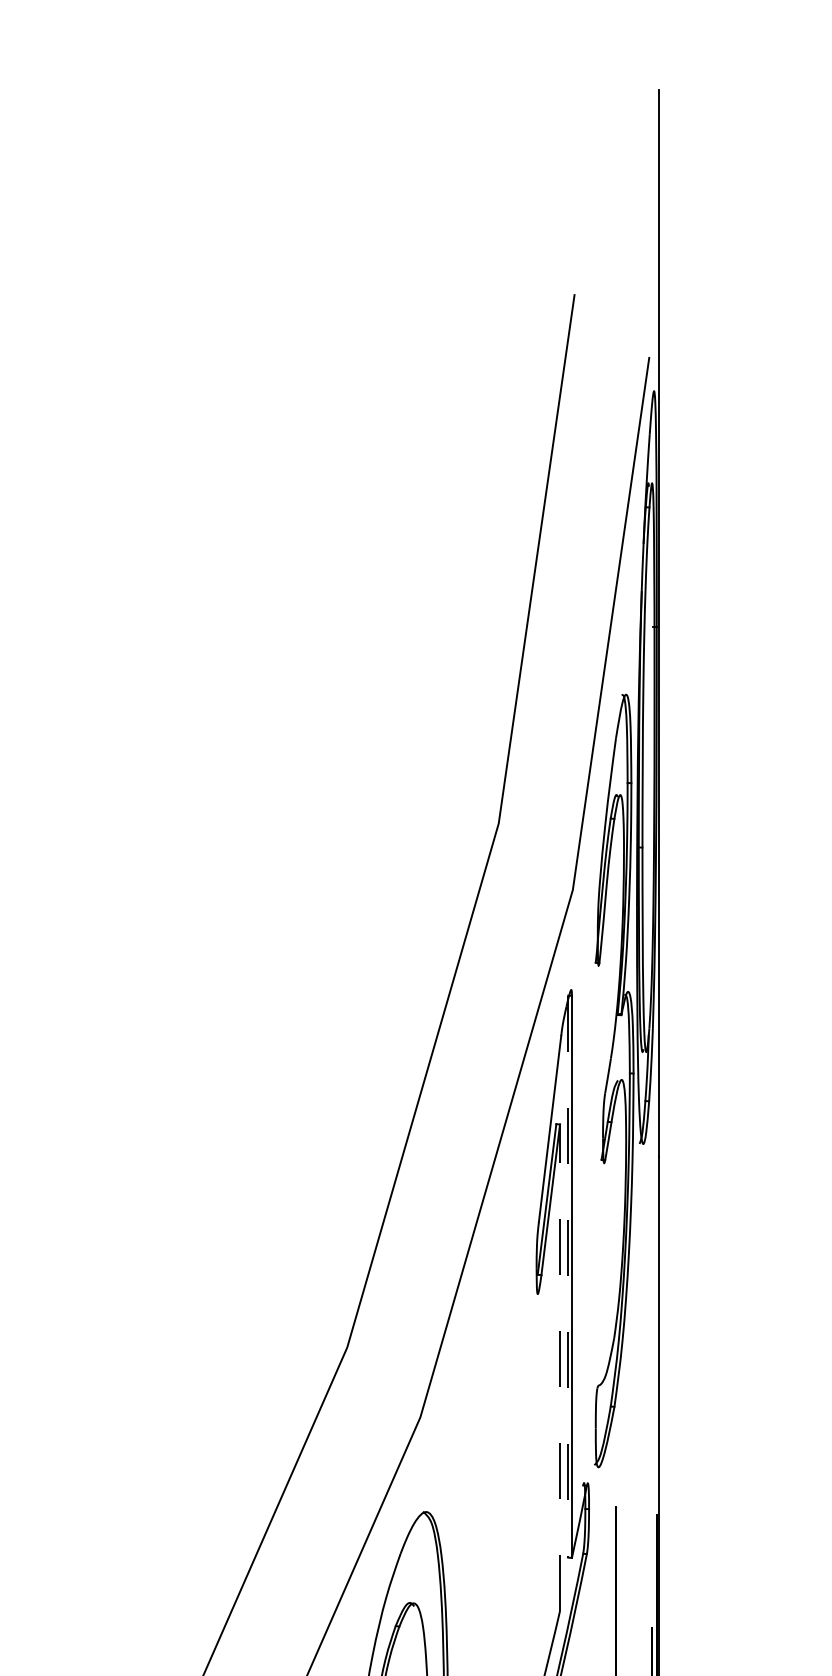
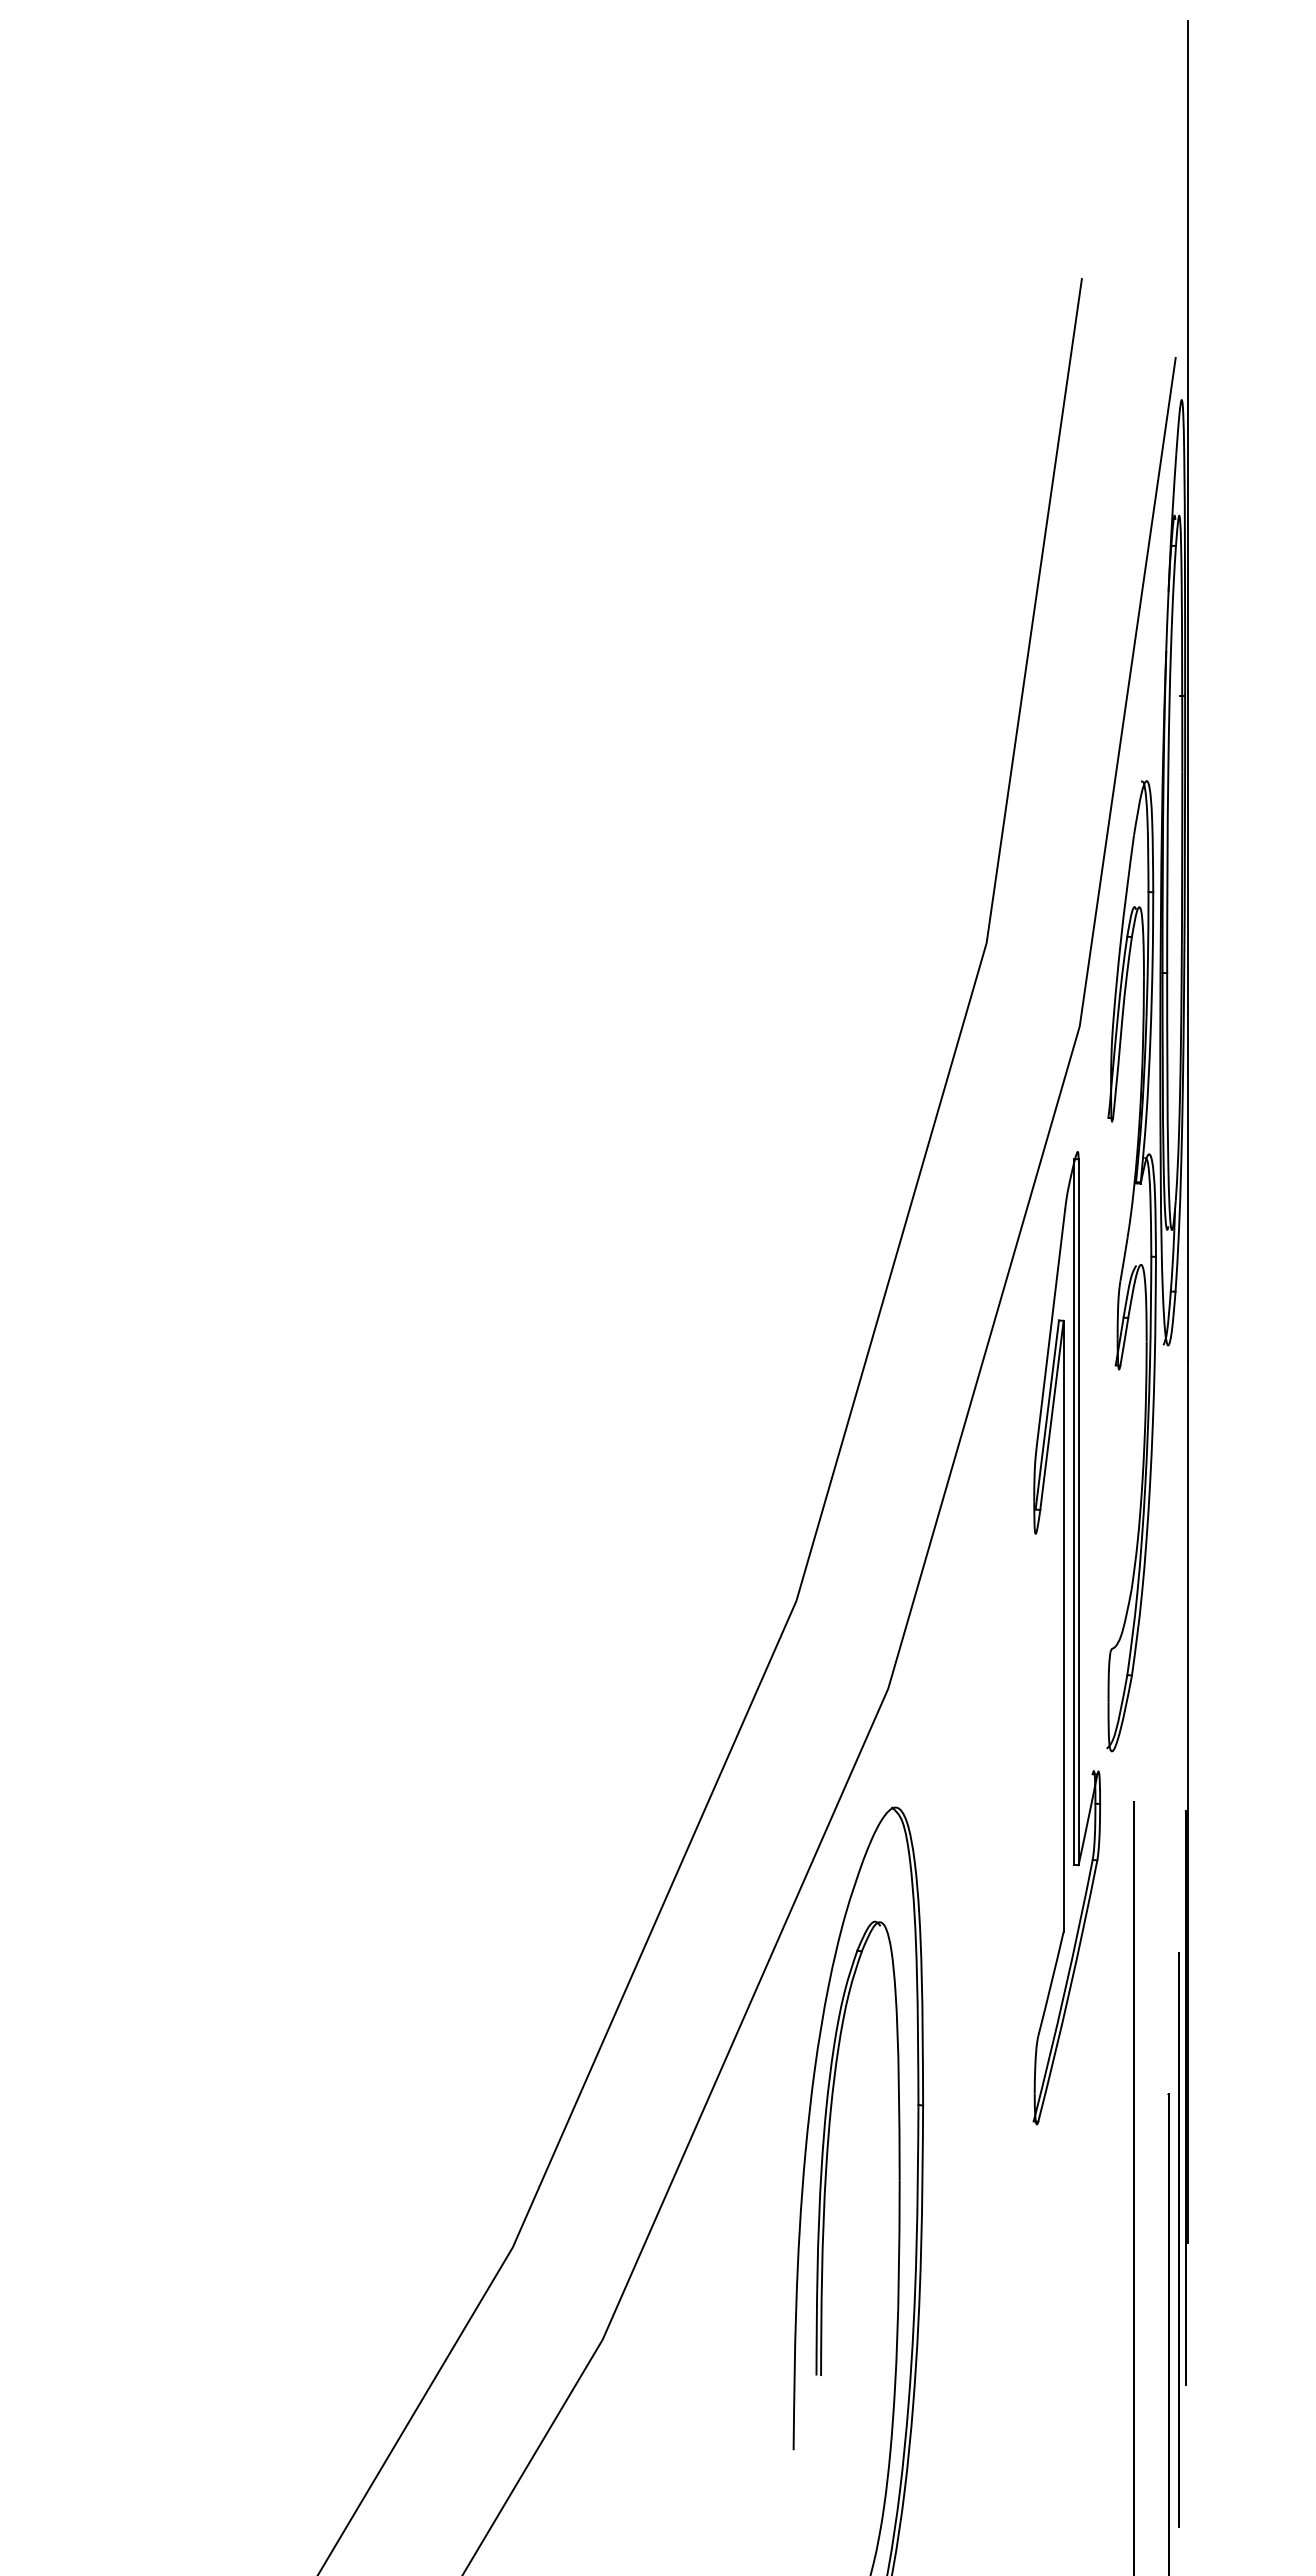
line: (567, 1276) -> (1073, 1511), dashed -> solid
line: (559, 1367) -> (1063, 1625), dashed -> solid

